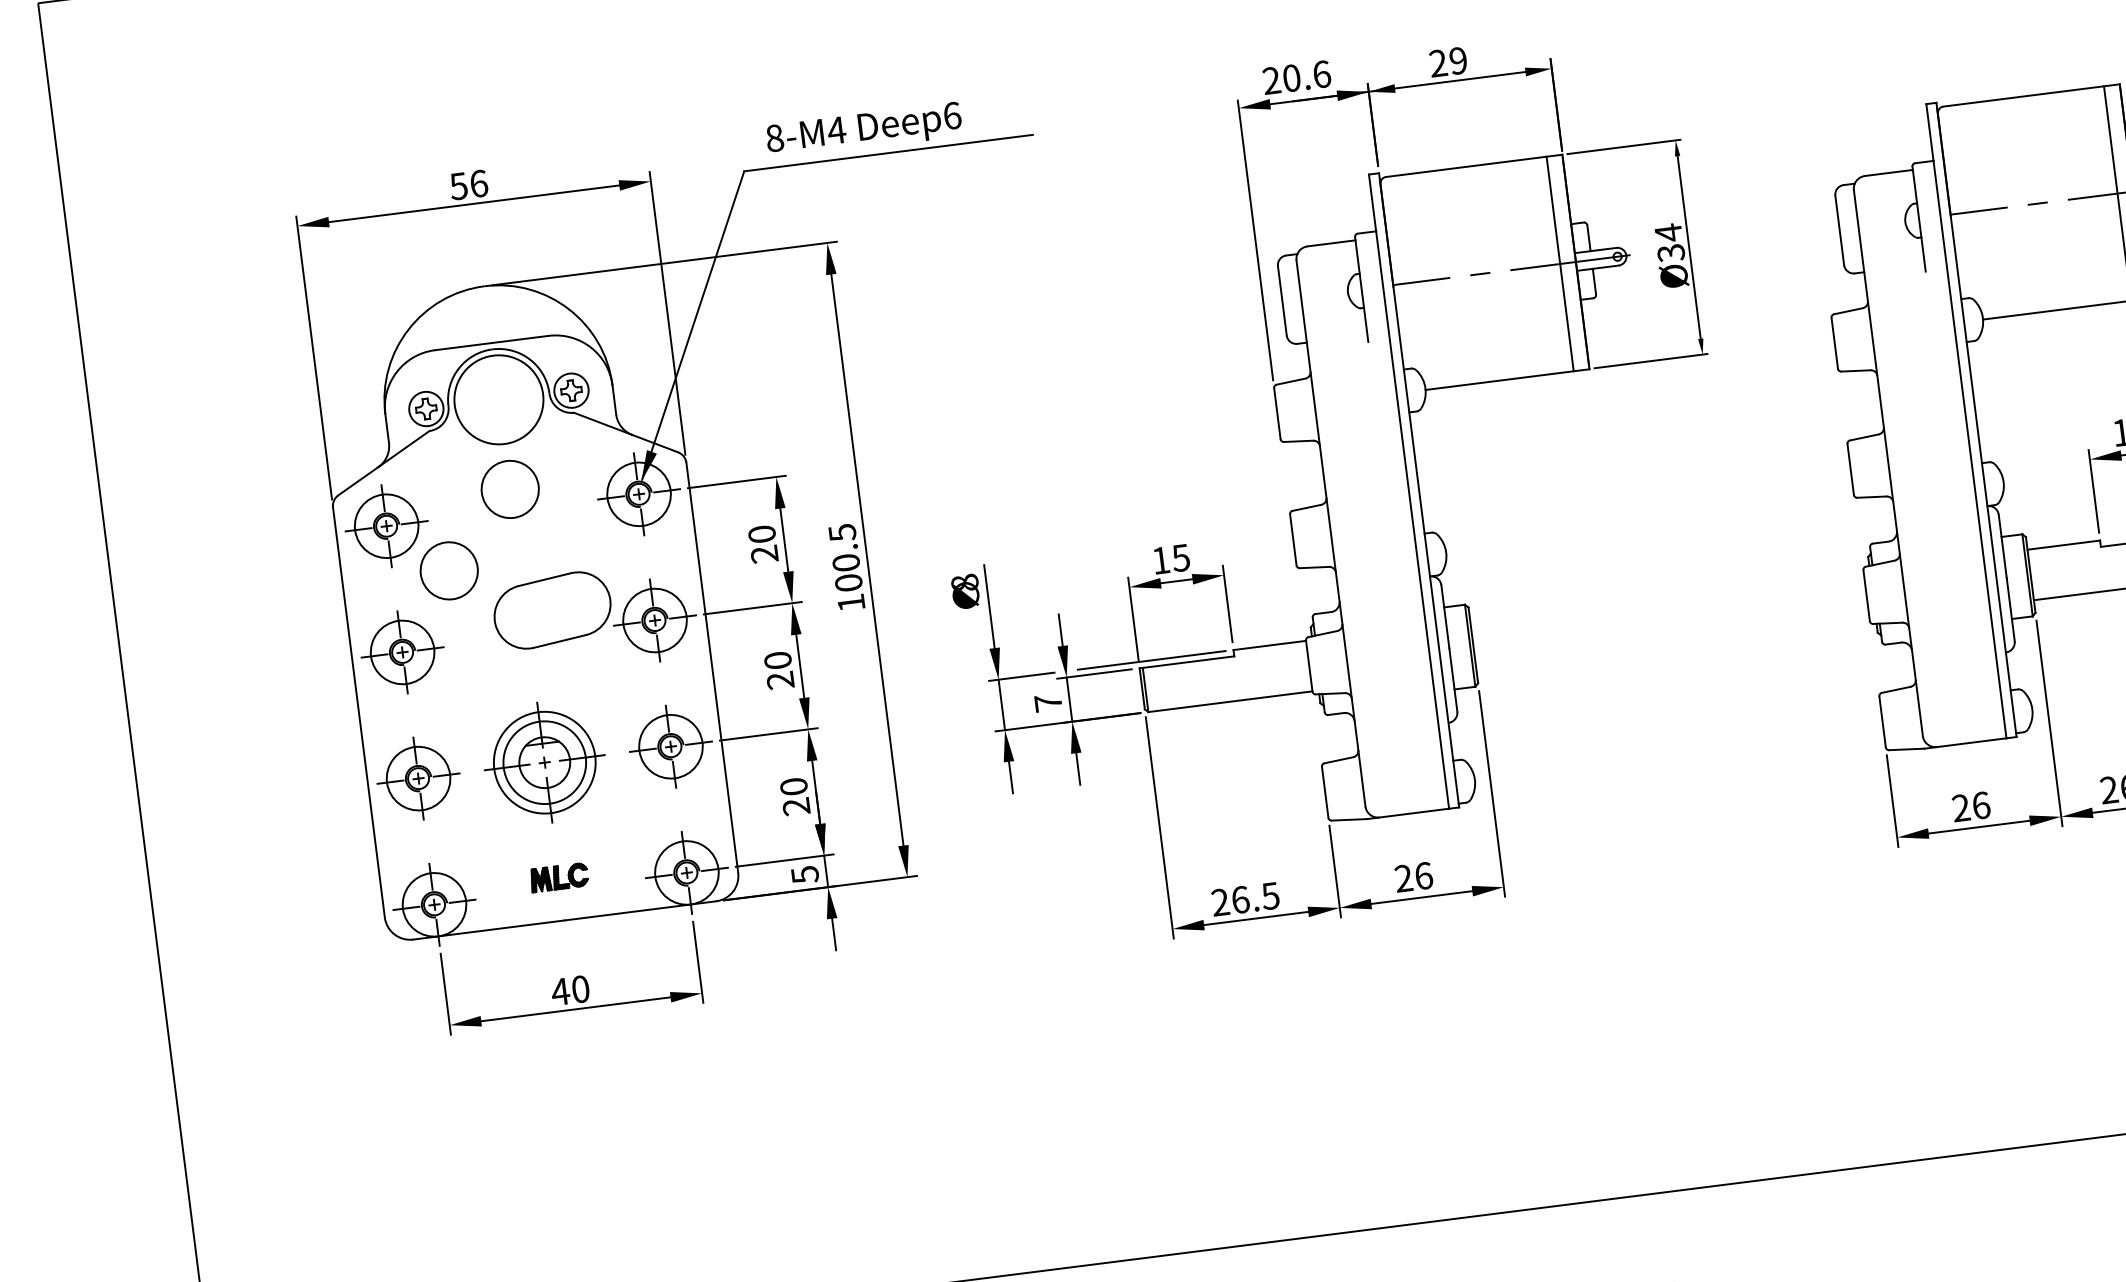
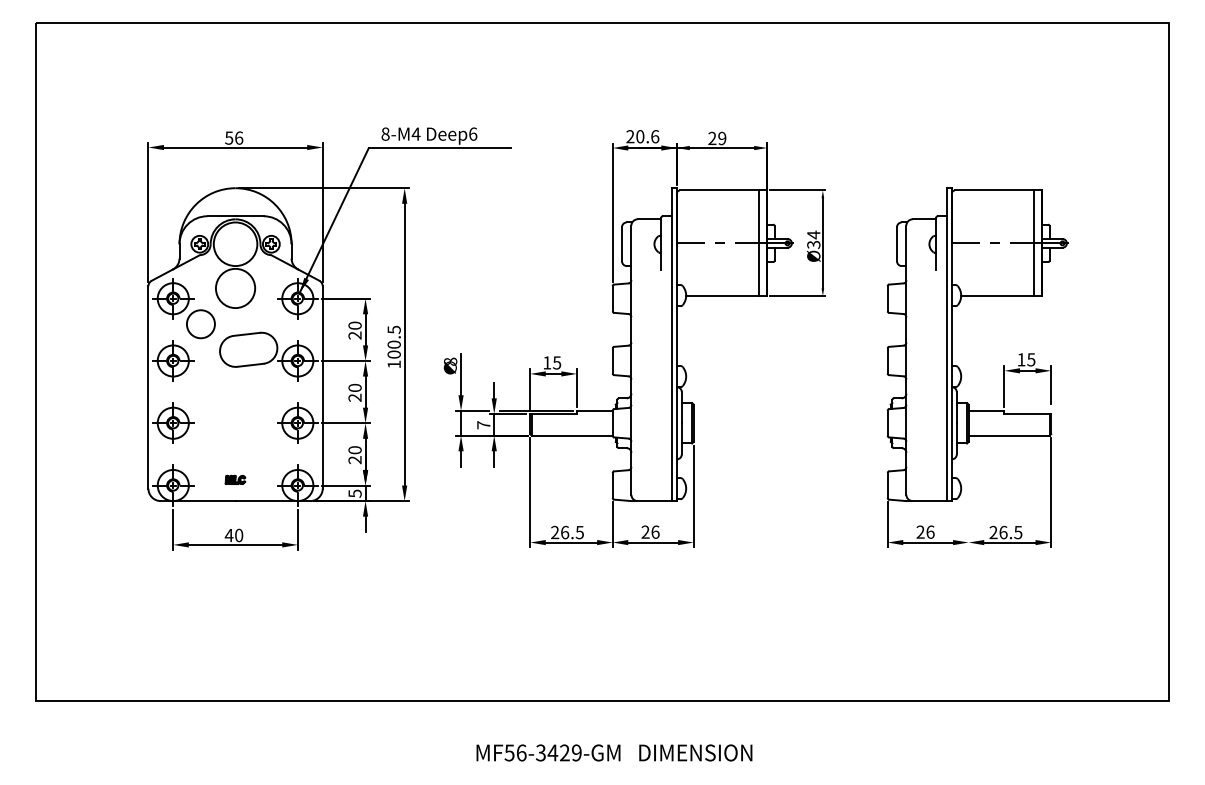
circle: (510, 489) -> (235, 288), size x1.4
line: (2049, 723) -> (968, 496), removed
part: (544, 763) -> (235, 423), removed
part: (559, 876) -> (235, 479), size x0.7

